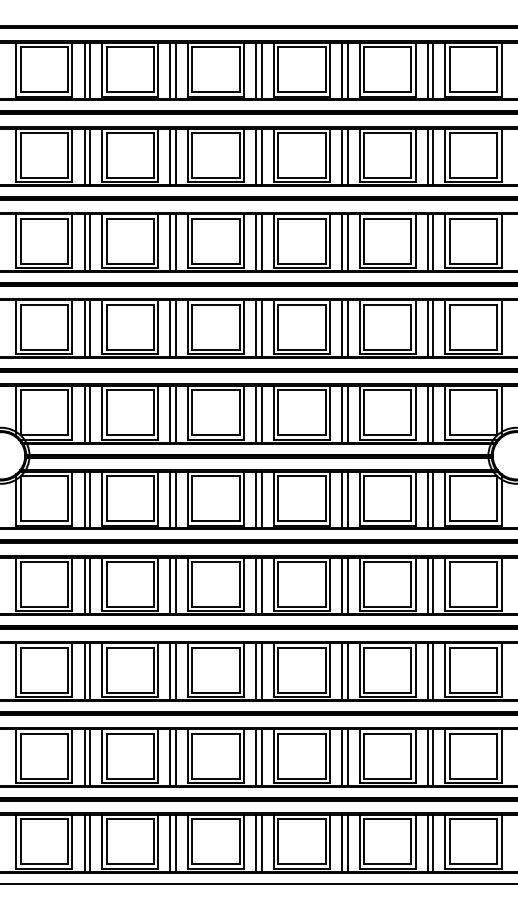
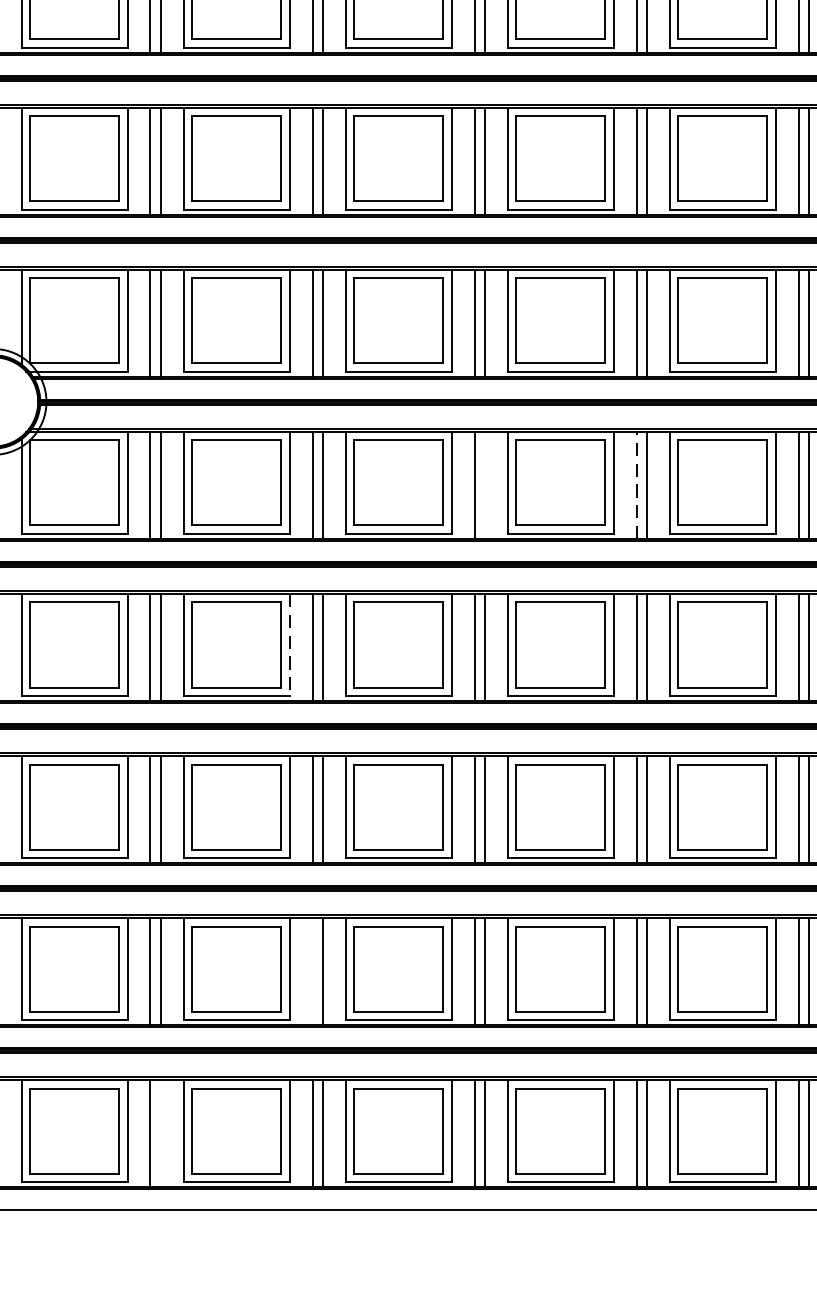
line: (261, 499) -> (484, 484), removed
line: (342, 499) -> (637, 484), solid -> dashed
line: (158, 584) -> (289, 644), solid -> dashed
line: (170, 757) -> (312, 971), removed
line: (90, 843) -> (161, 1134), removed

